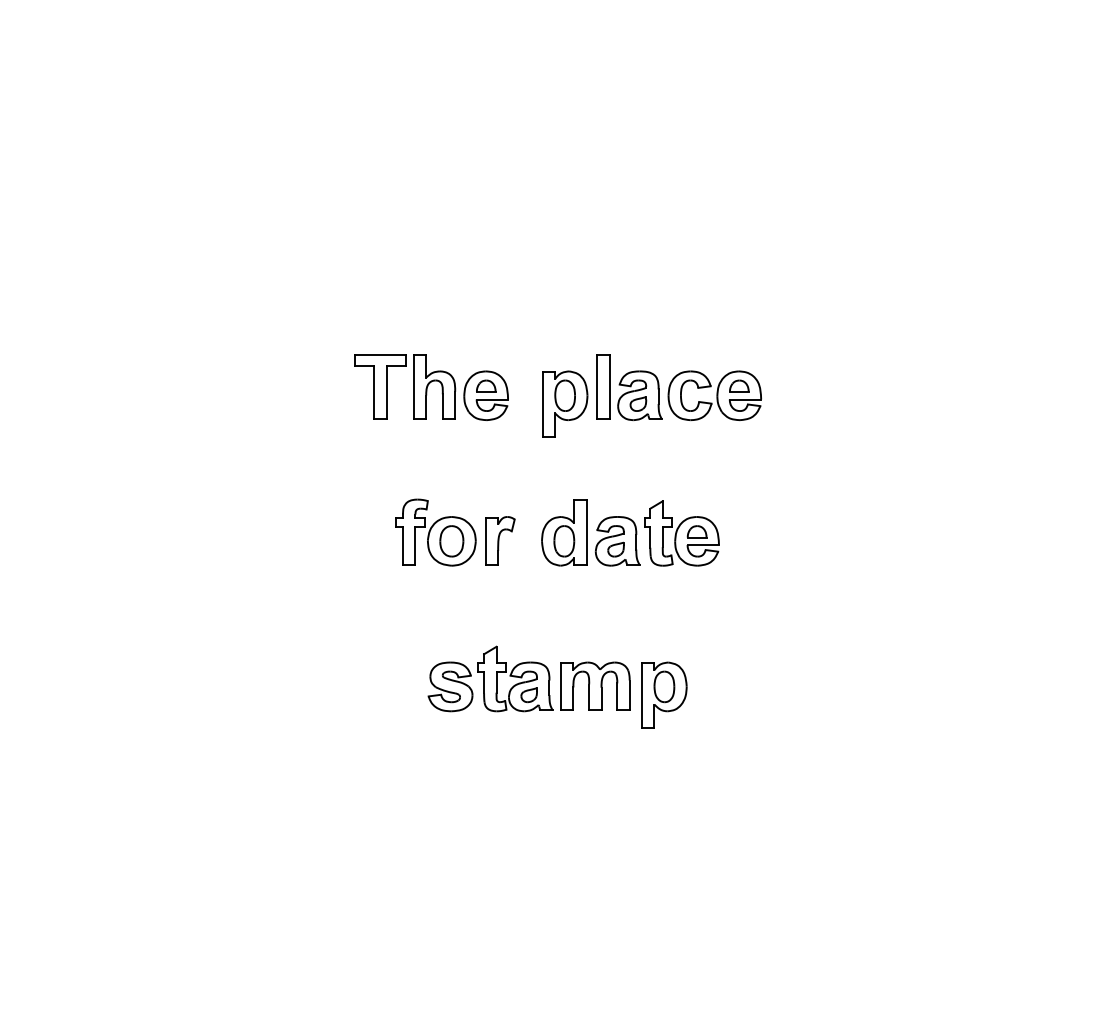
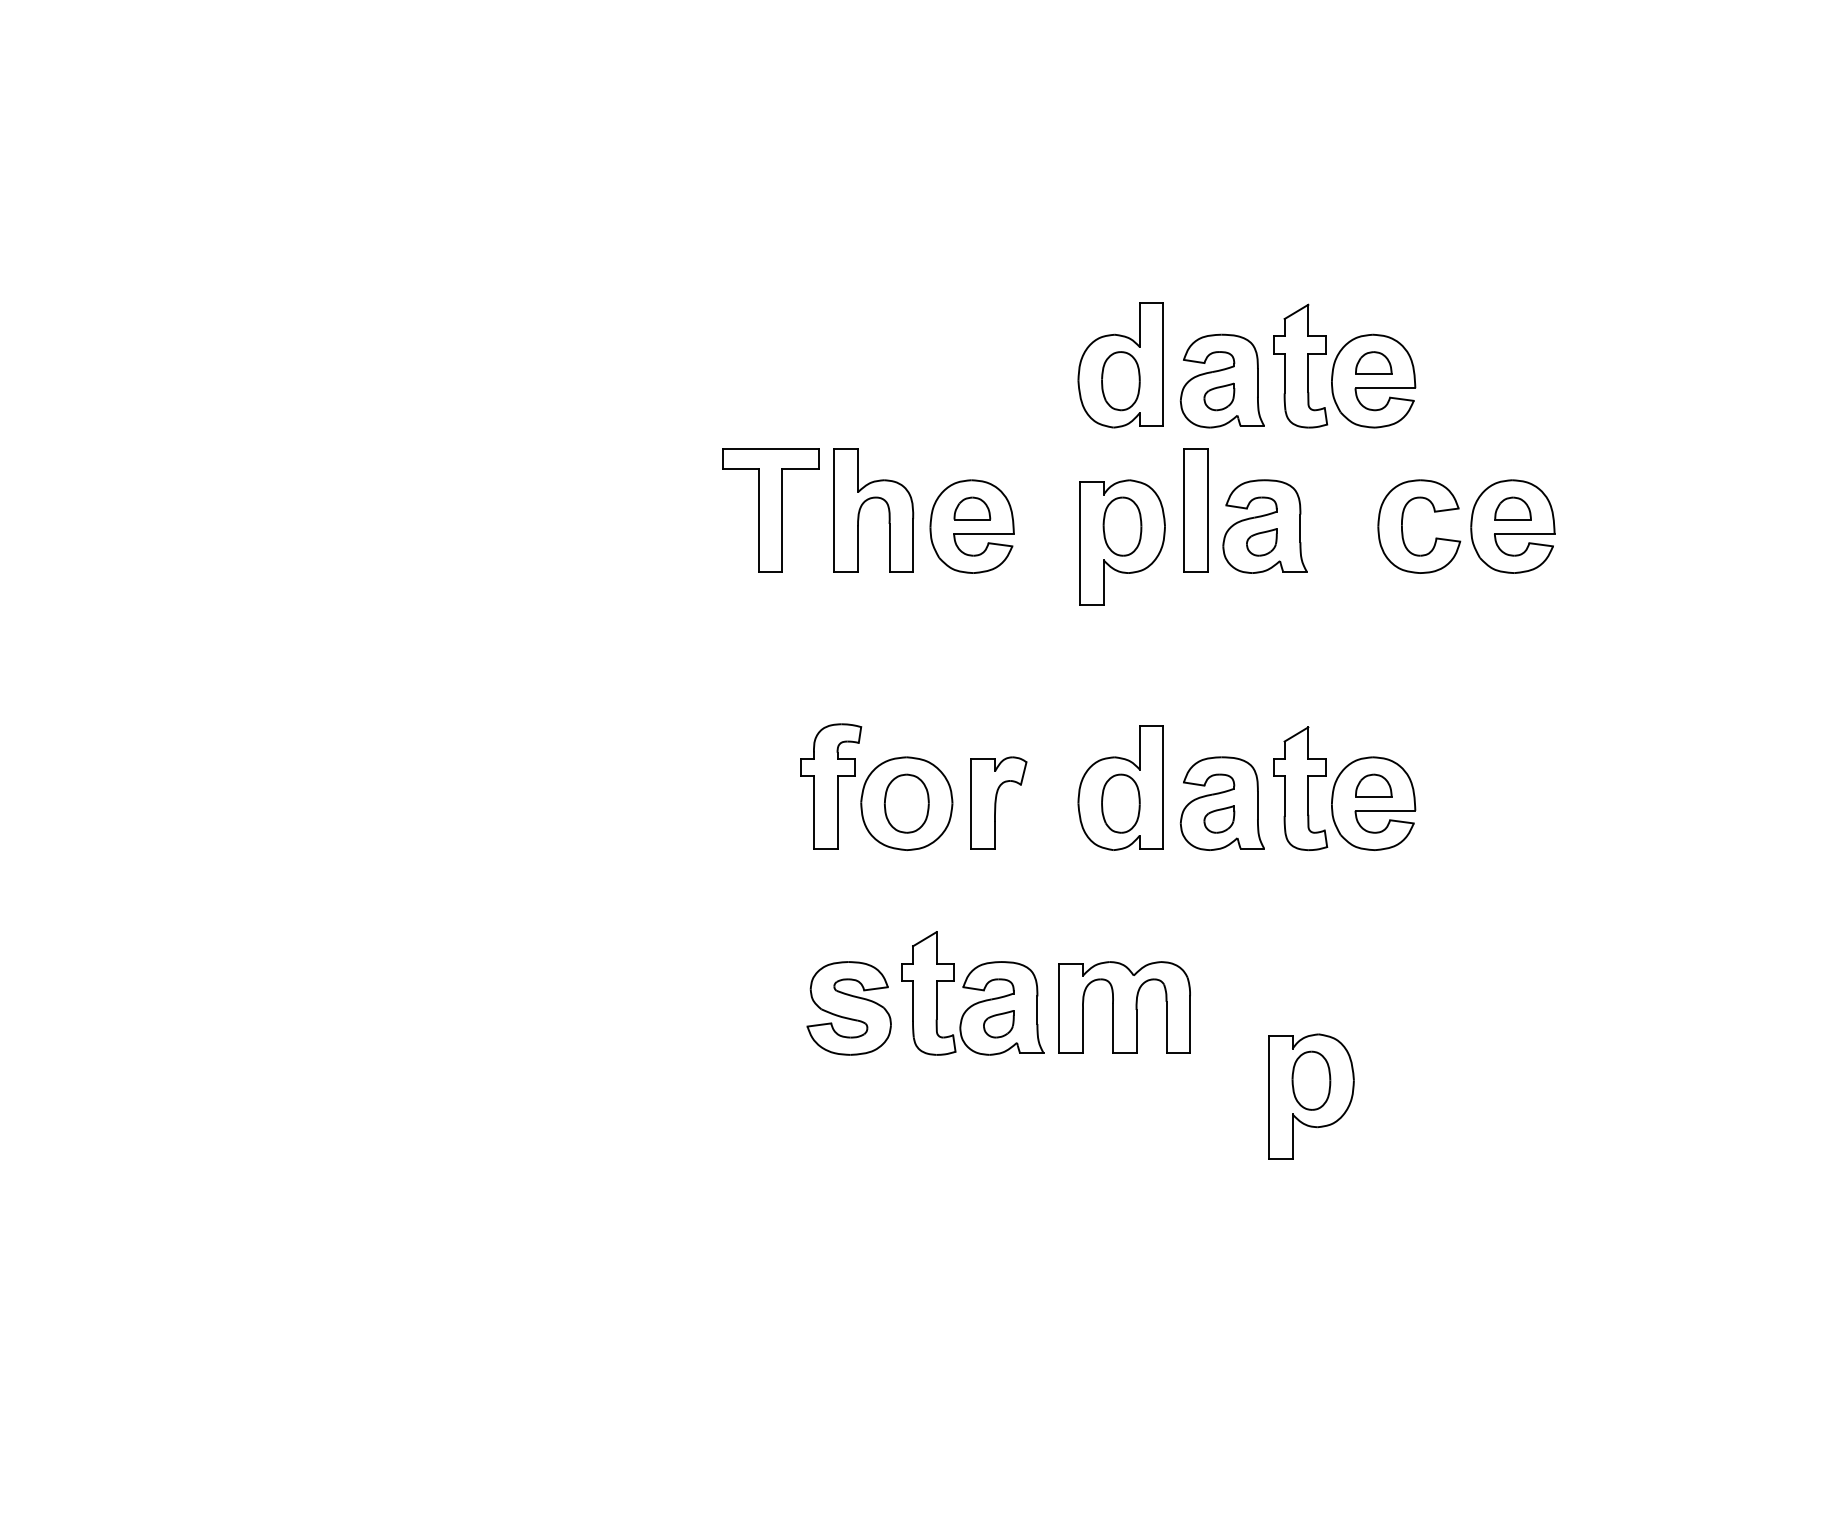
part: (630, 310) -> (1246, 364), added
part: (714, 395) -> (1465, 526), moved
part: (528, 678) -> (997, 992), moved

